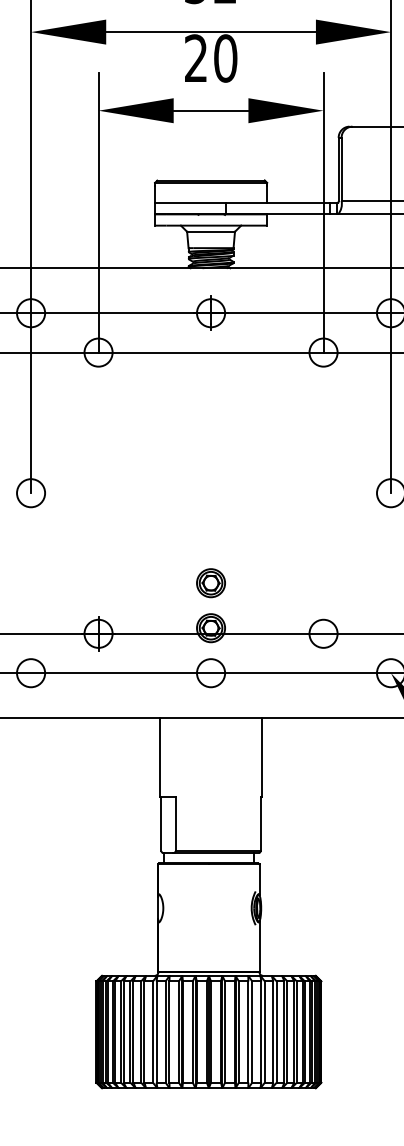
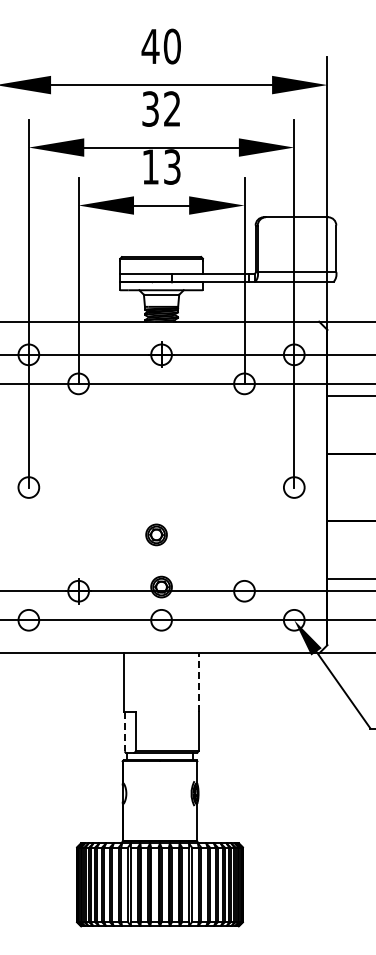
text: (210, 57) -> (161, 166), 20 -> 13
part: (210, 582) -> (156, 534), moved
line: (261, 756) -> (198, 681), solid -> dashed
line: (160, 824) -> (124, 731), solid -> dashed

